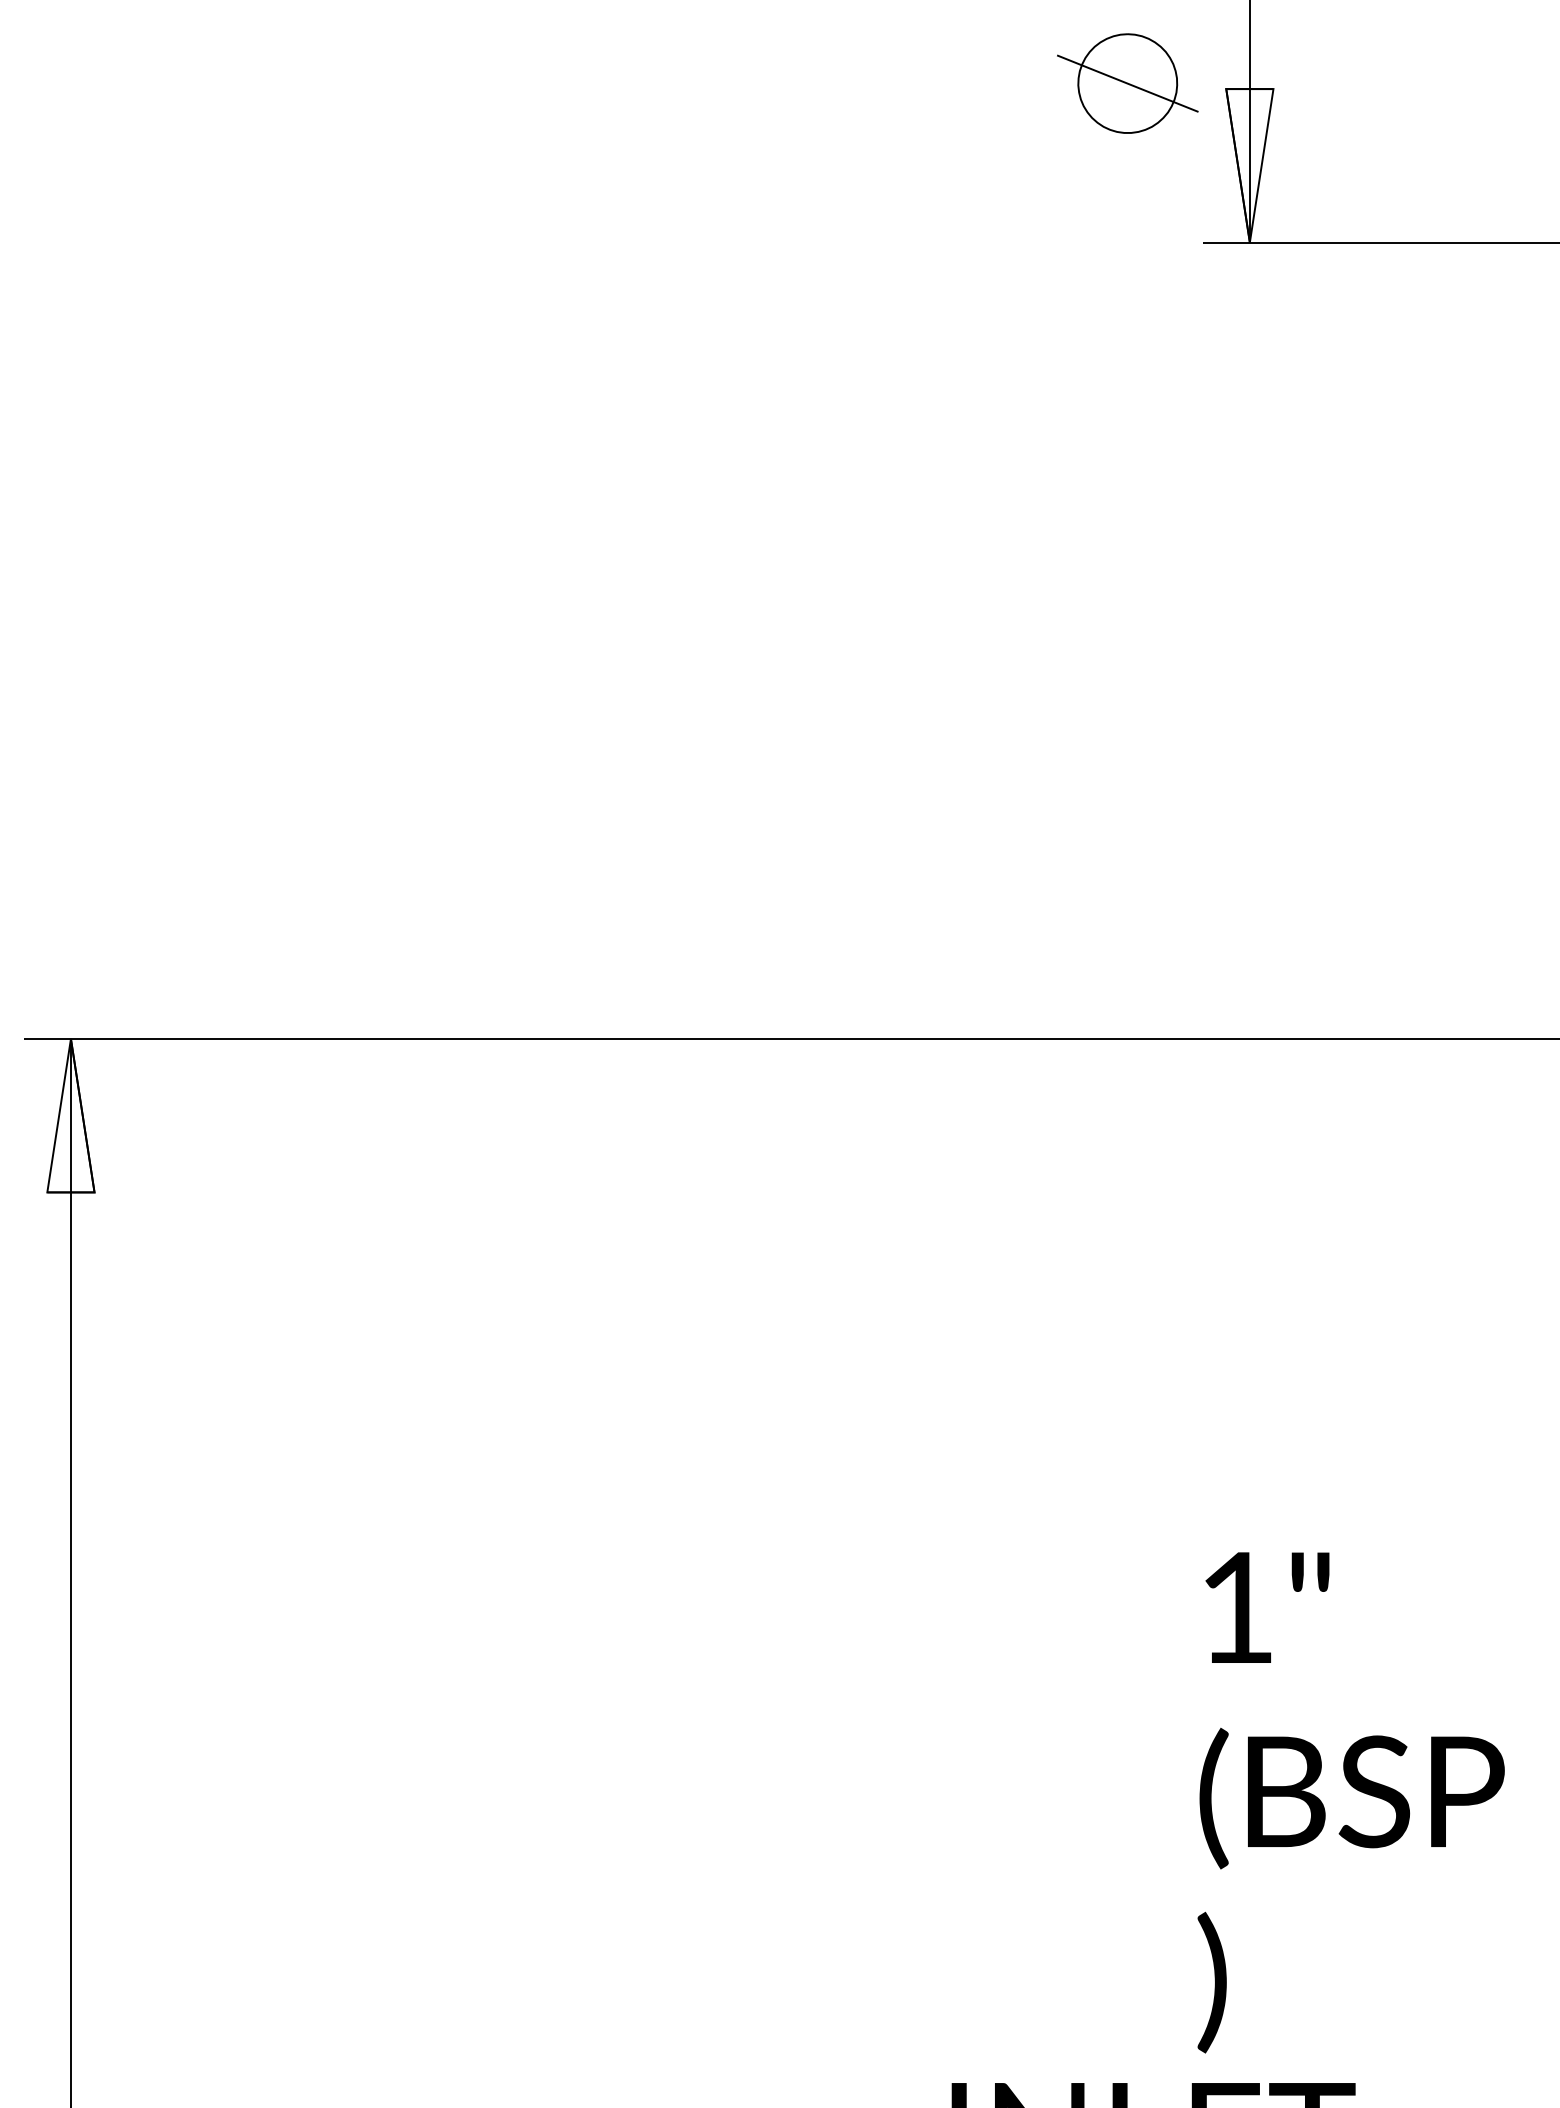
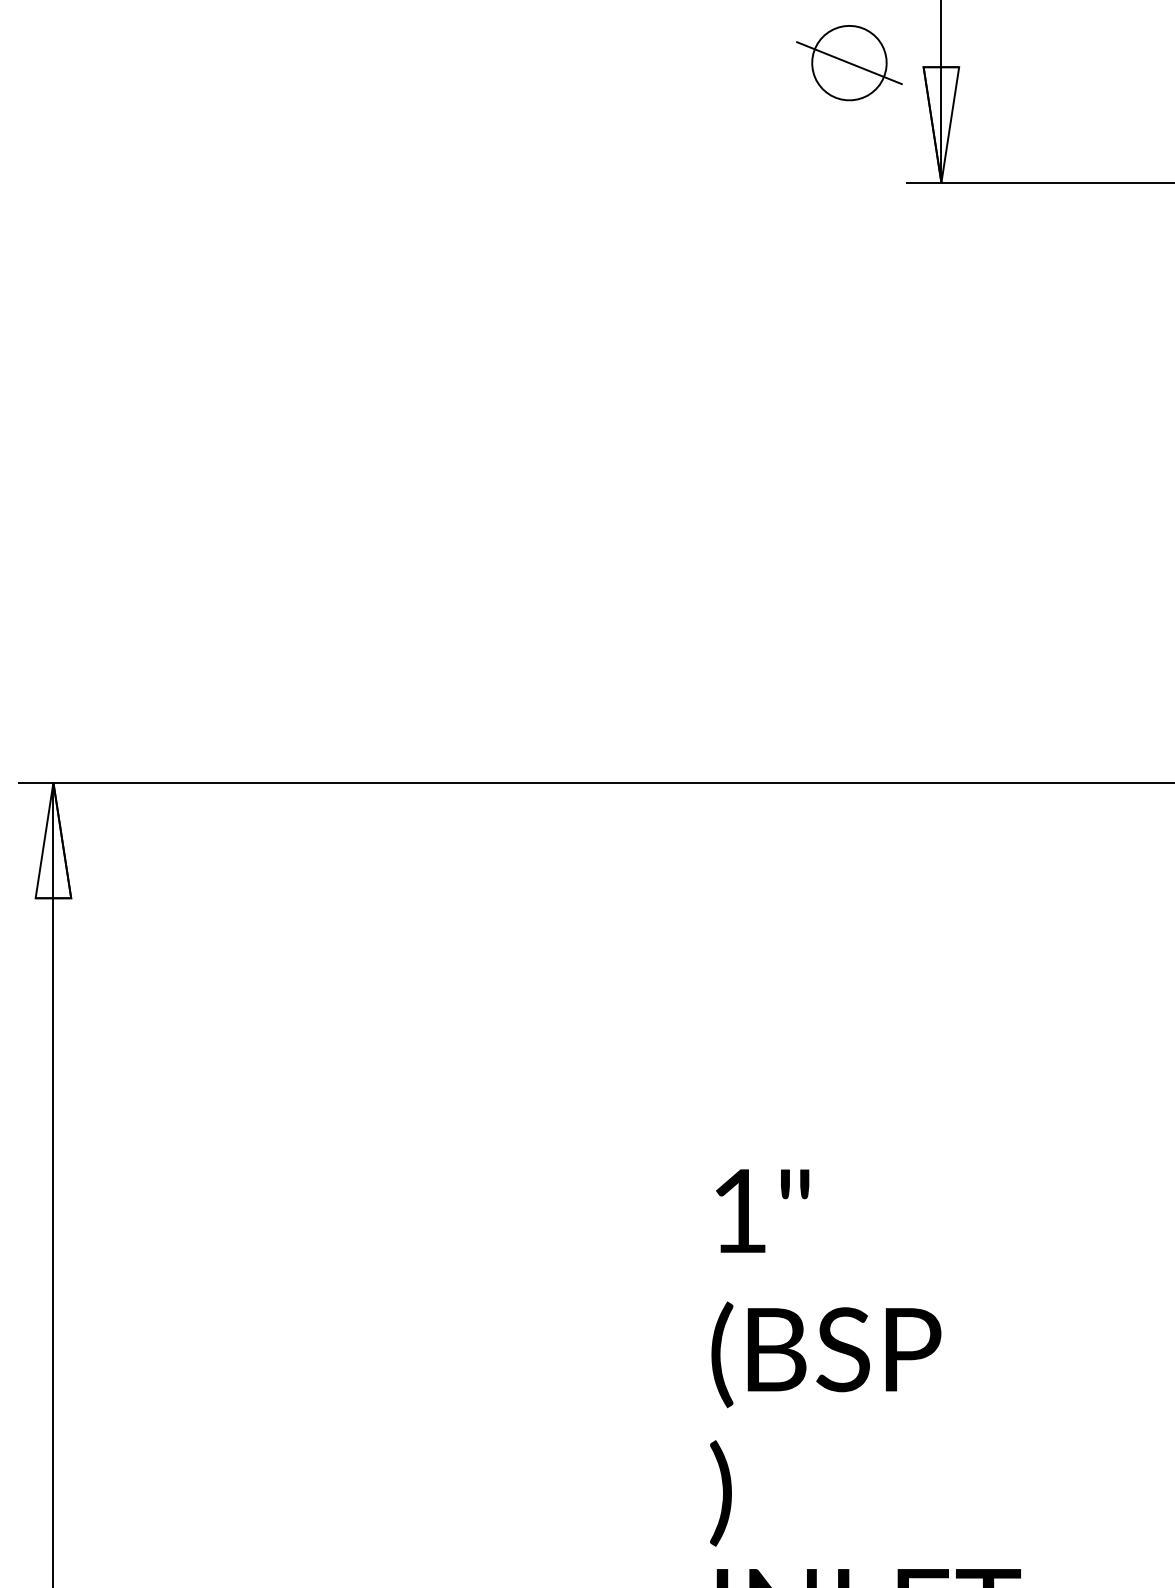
text: (1350, 1802) -> (825, 1357), moved

